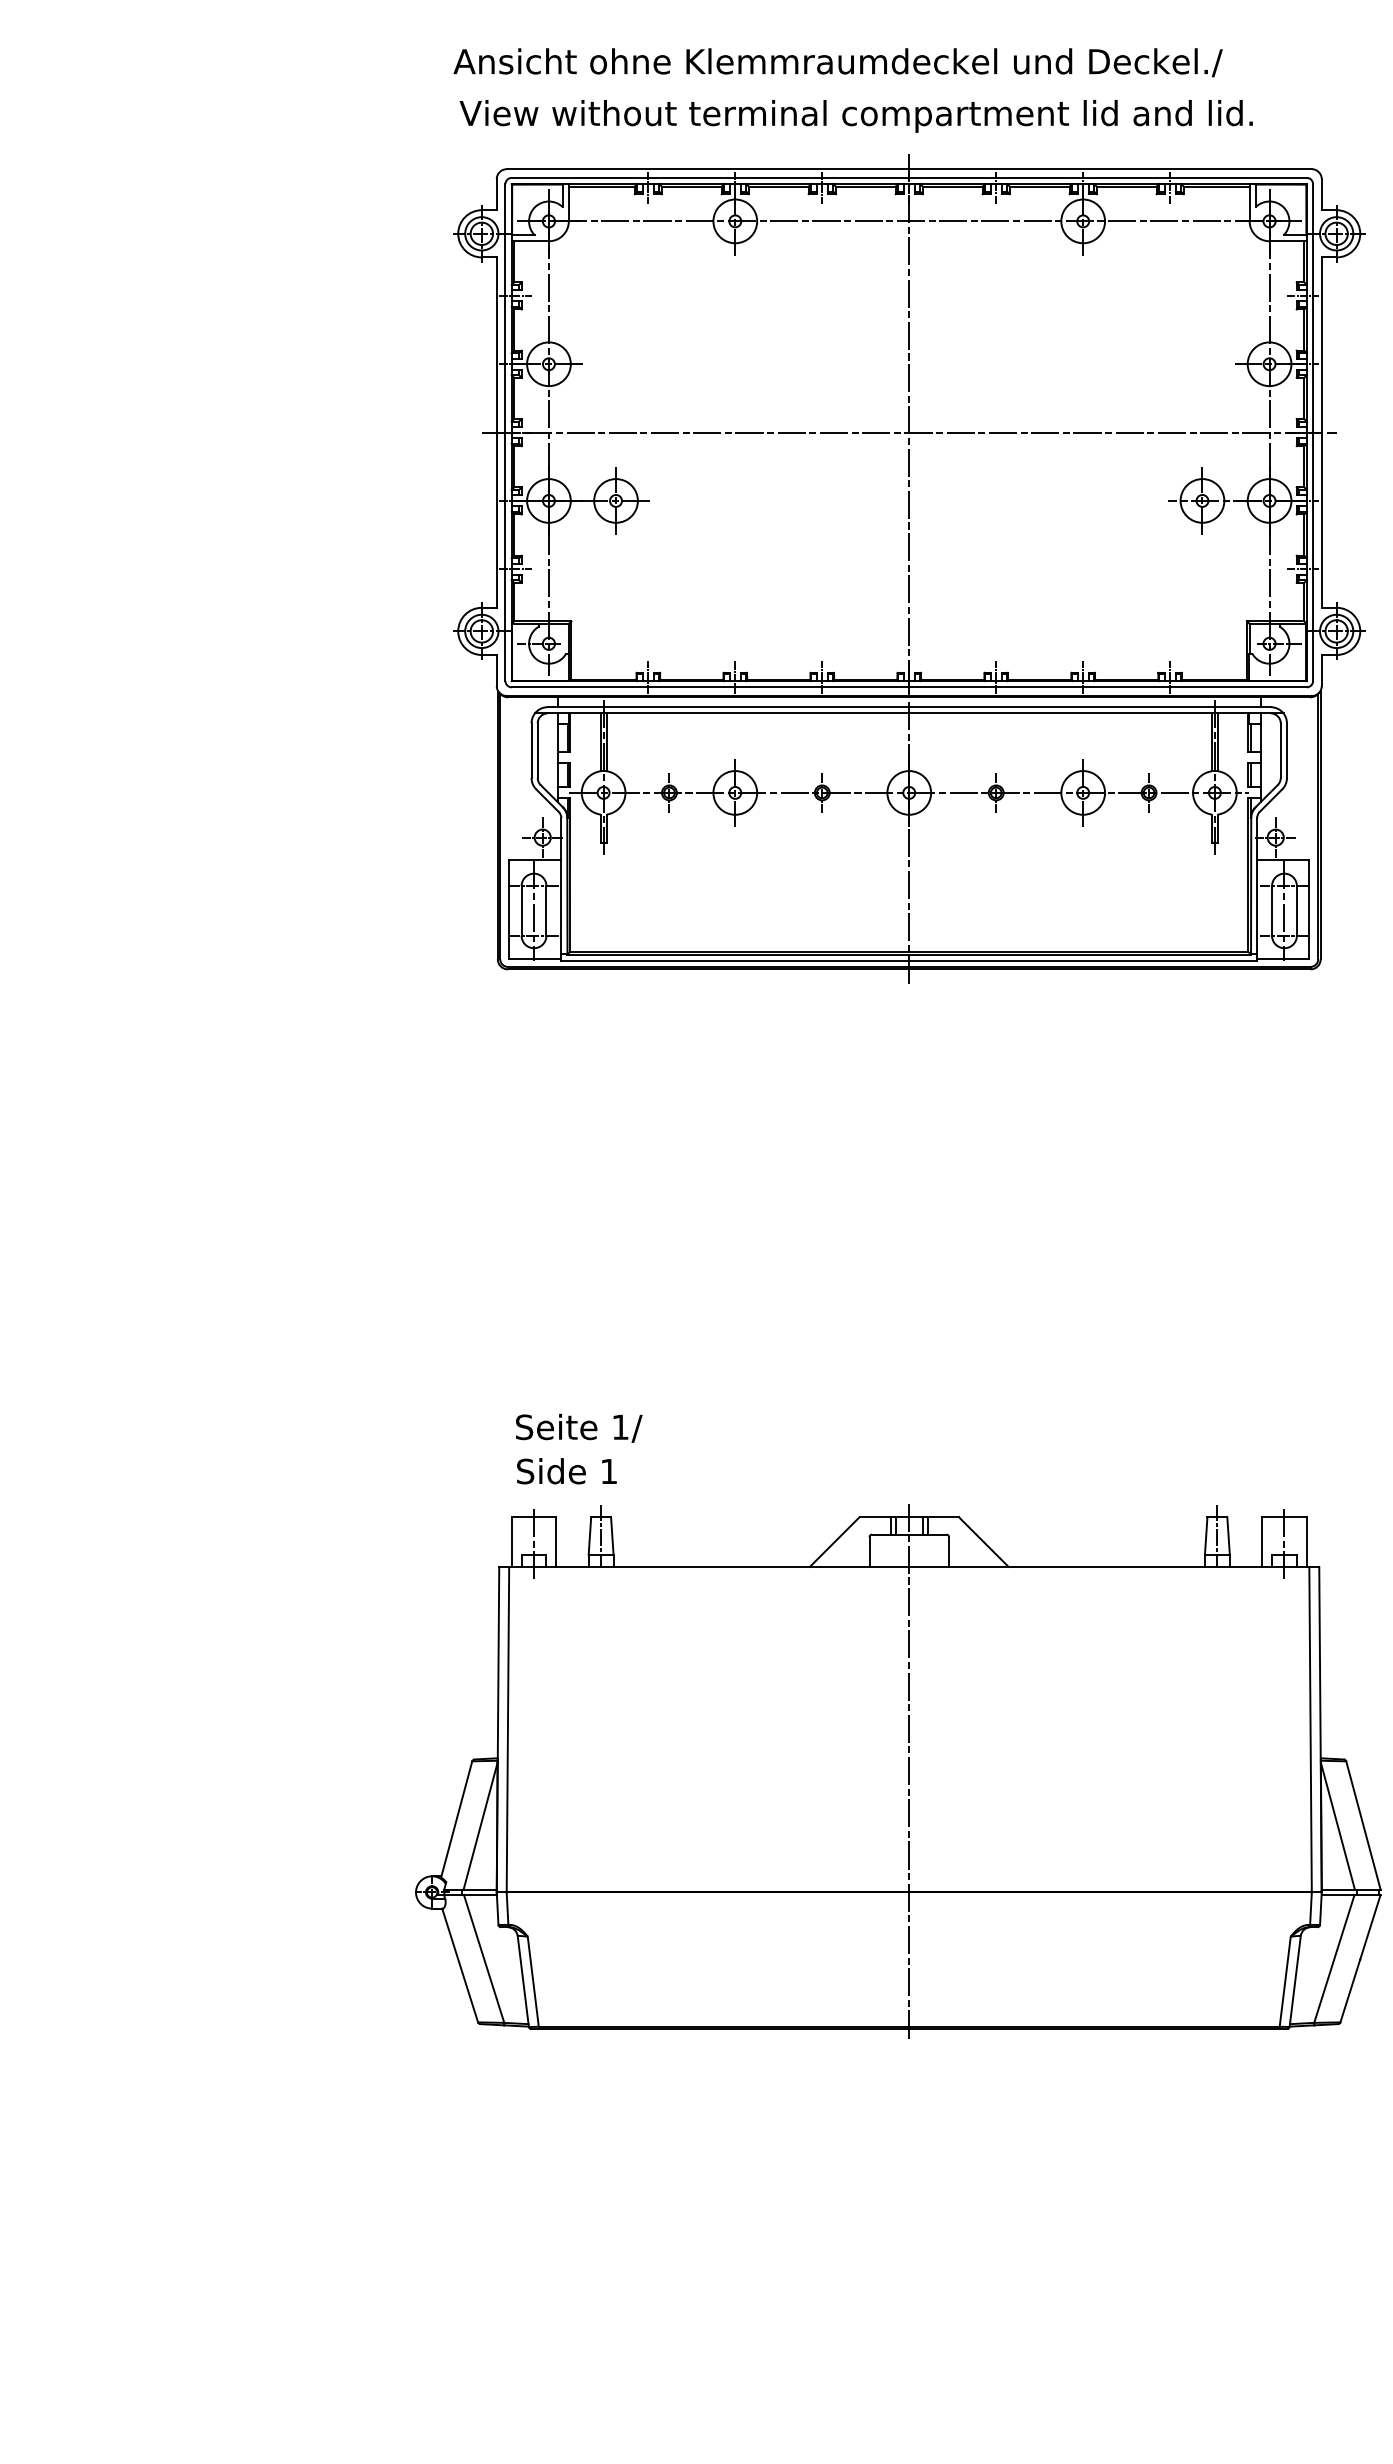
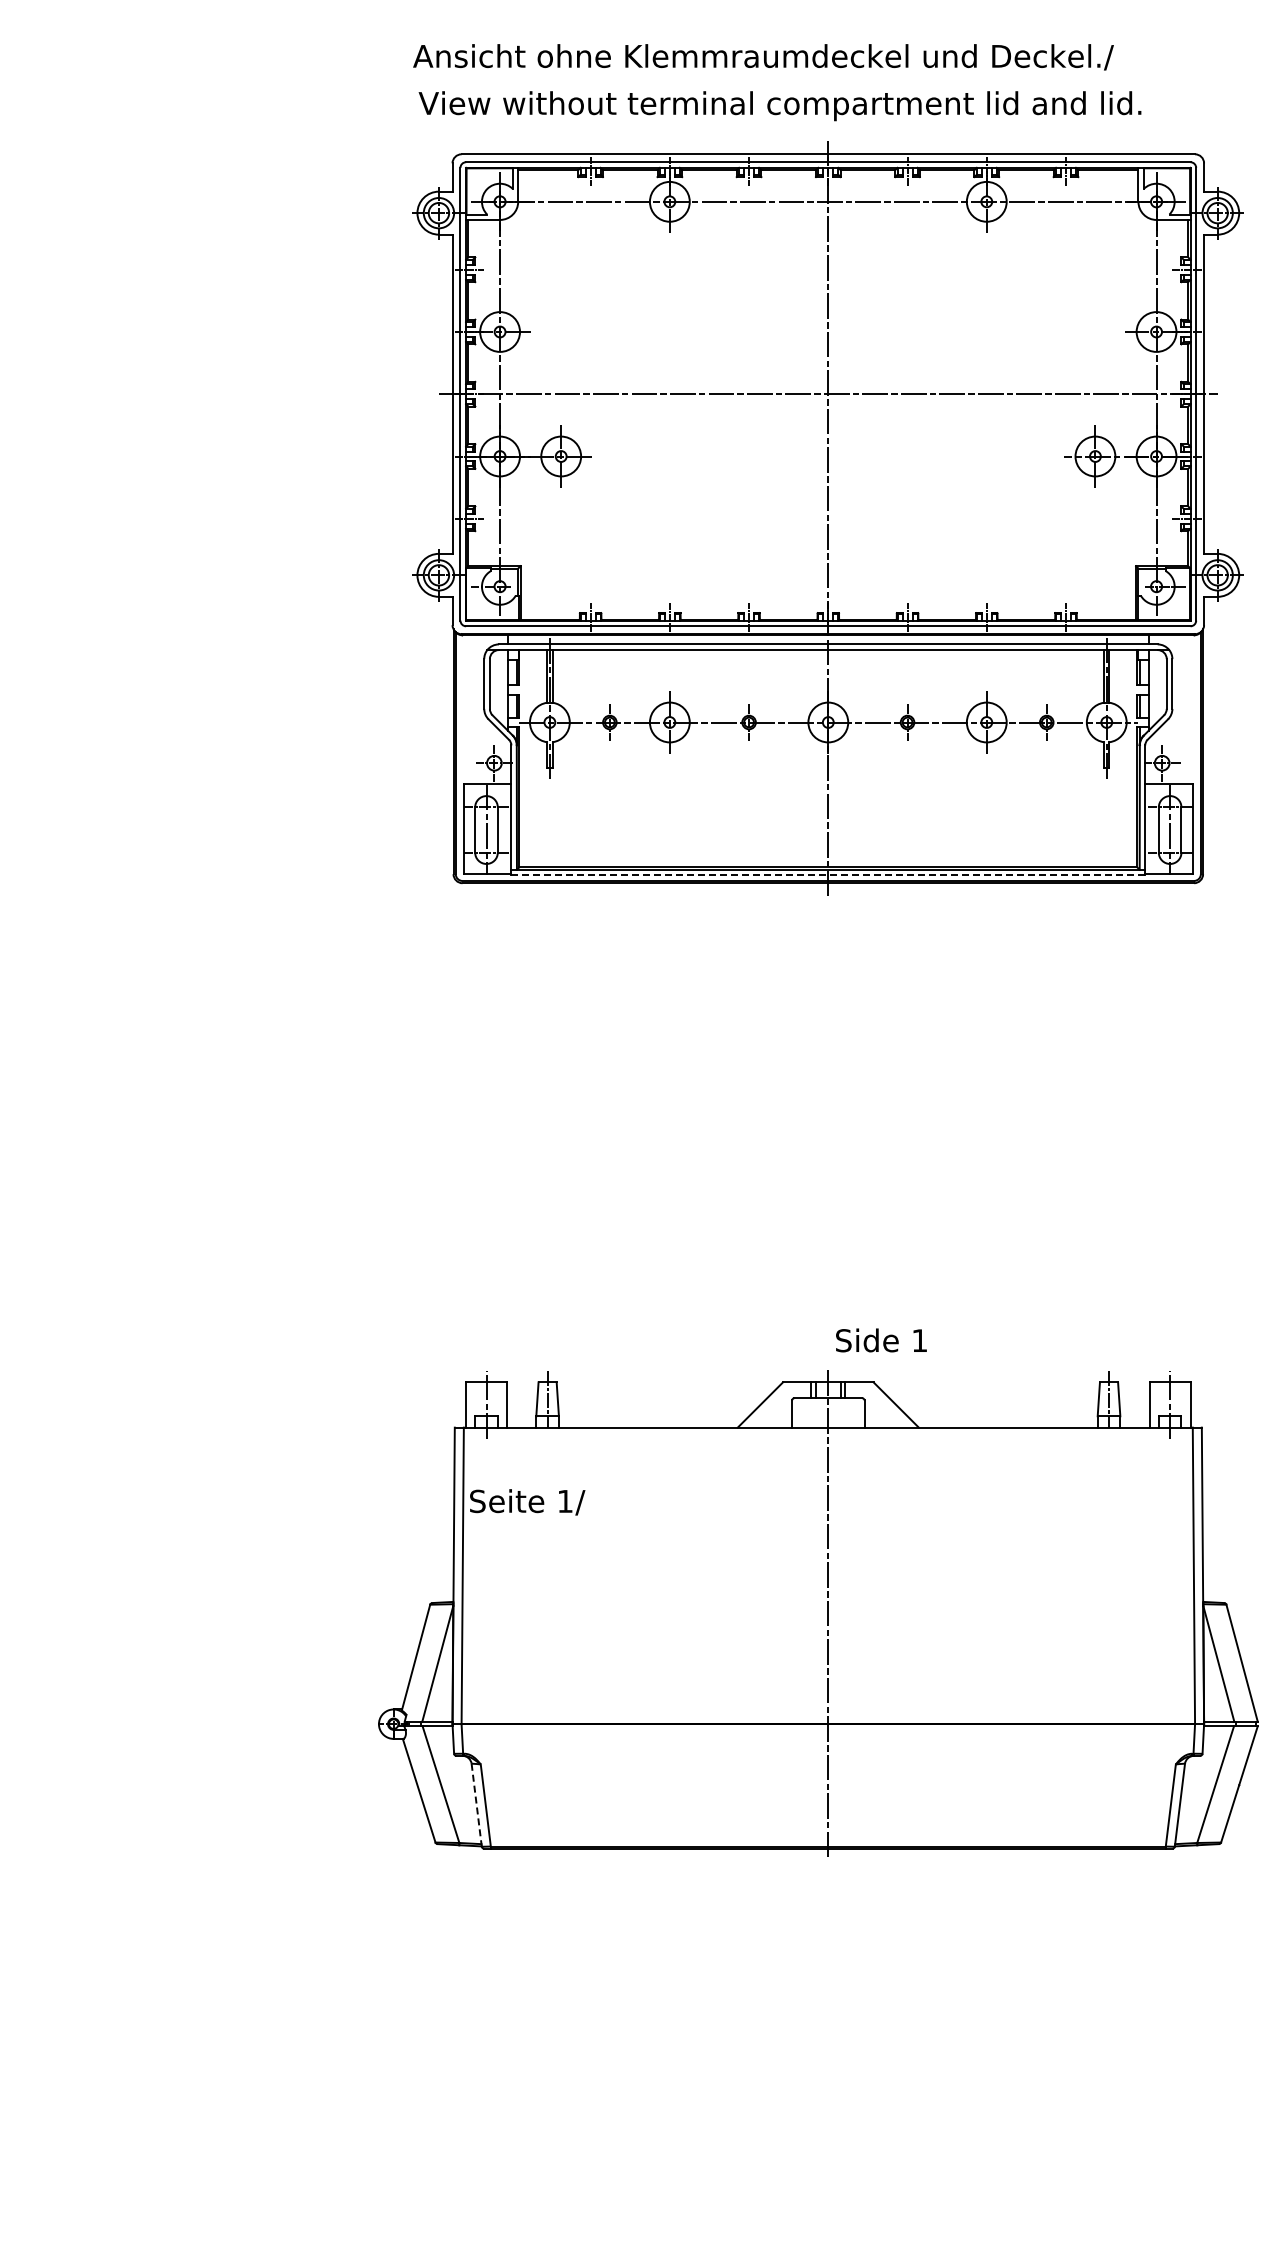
line: (909, 960) -> (828, 875), solid -> dashed
text: (579, 1428) -> (527, 1502), moved
text: (566, 1471) -> (881, 1340), moved
line: (523, 1981) -> (476, 1805), solid -> dashed

